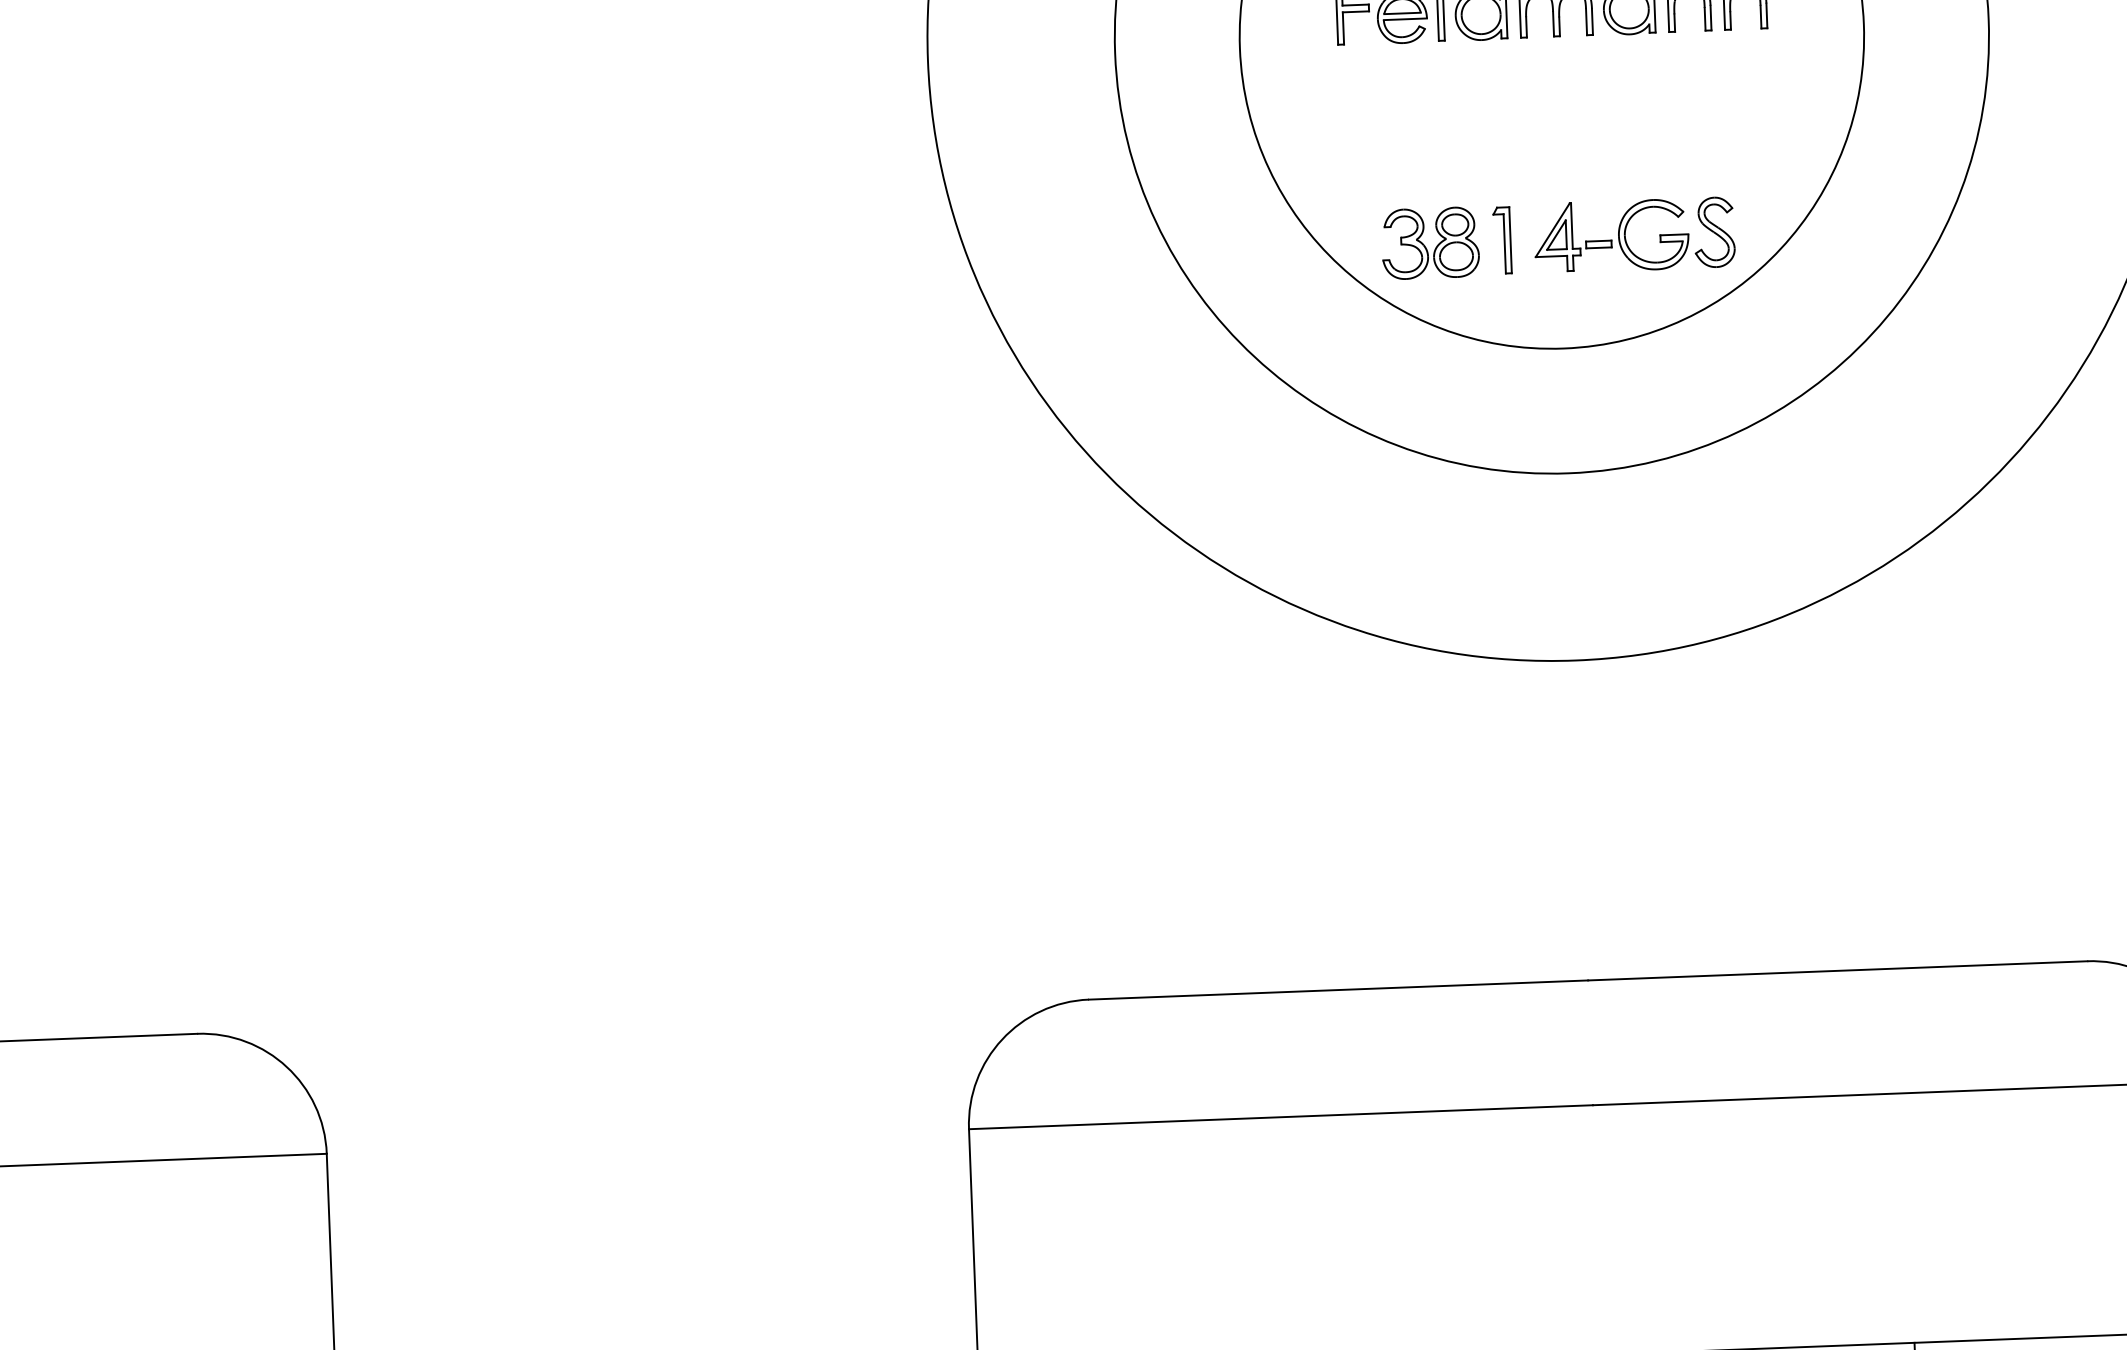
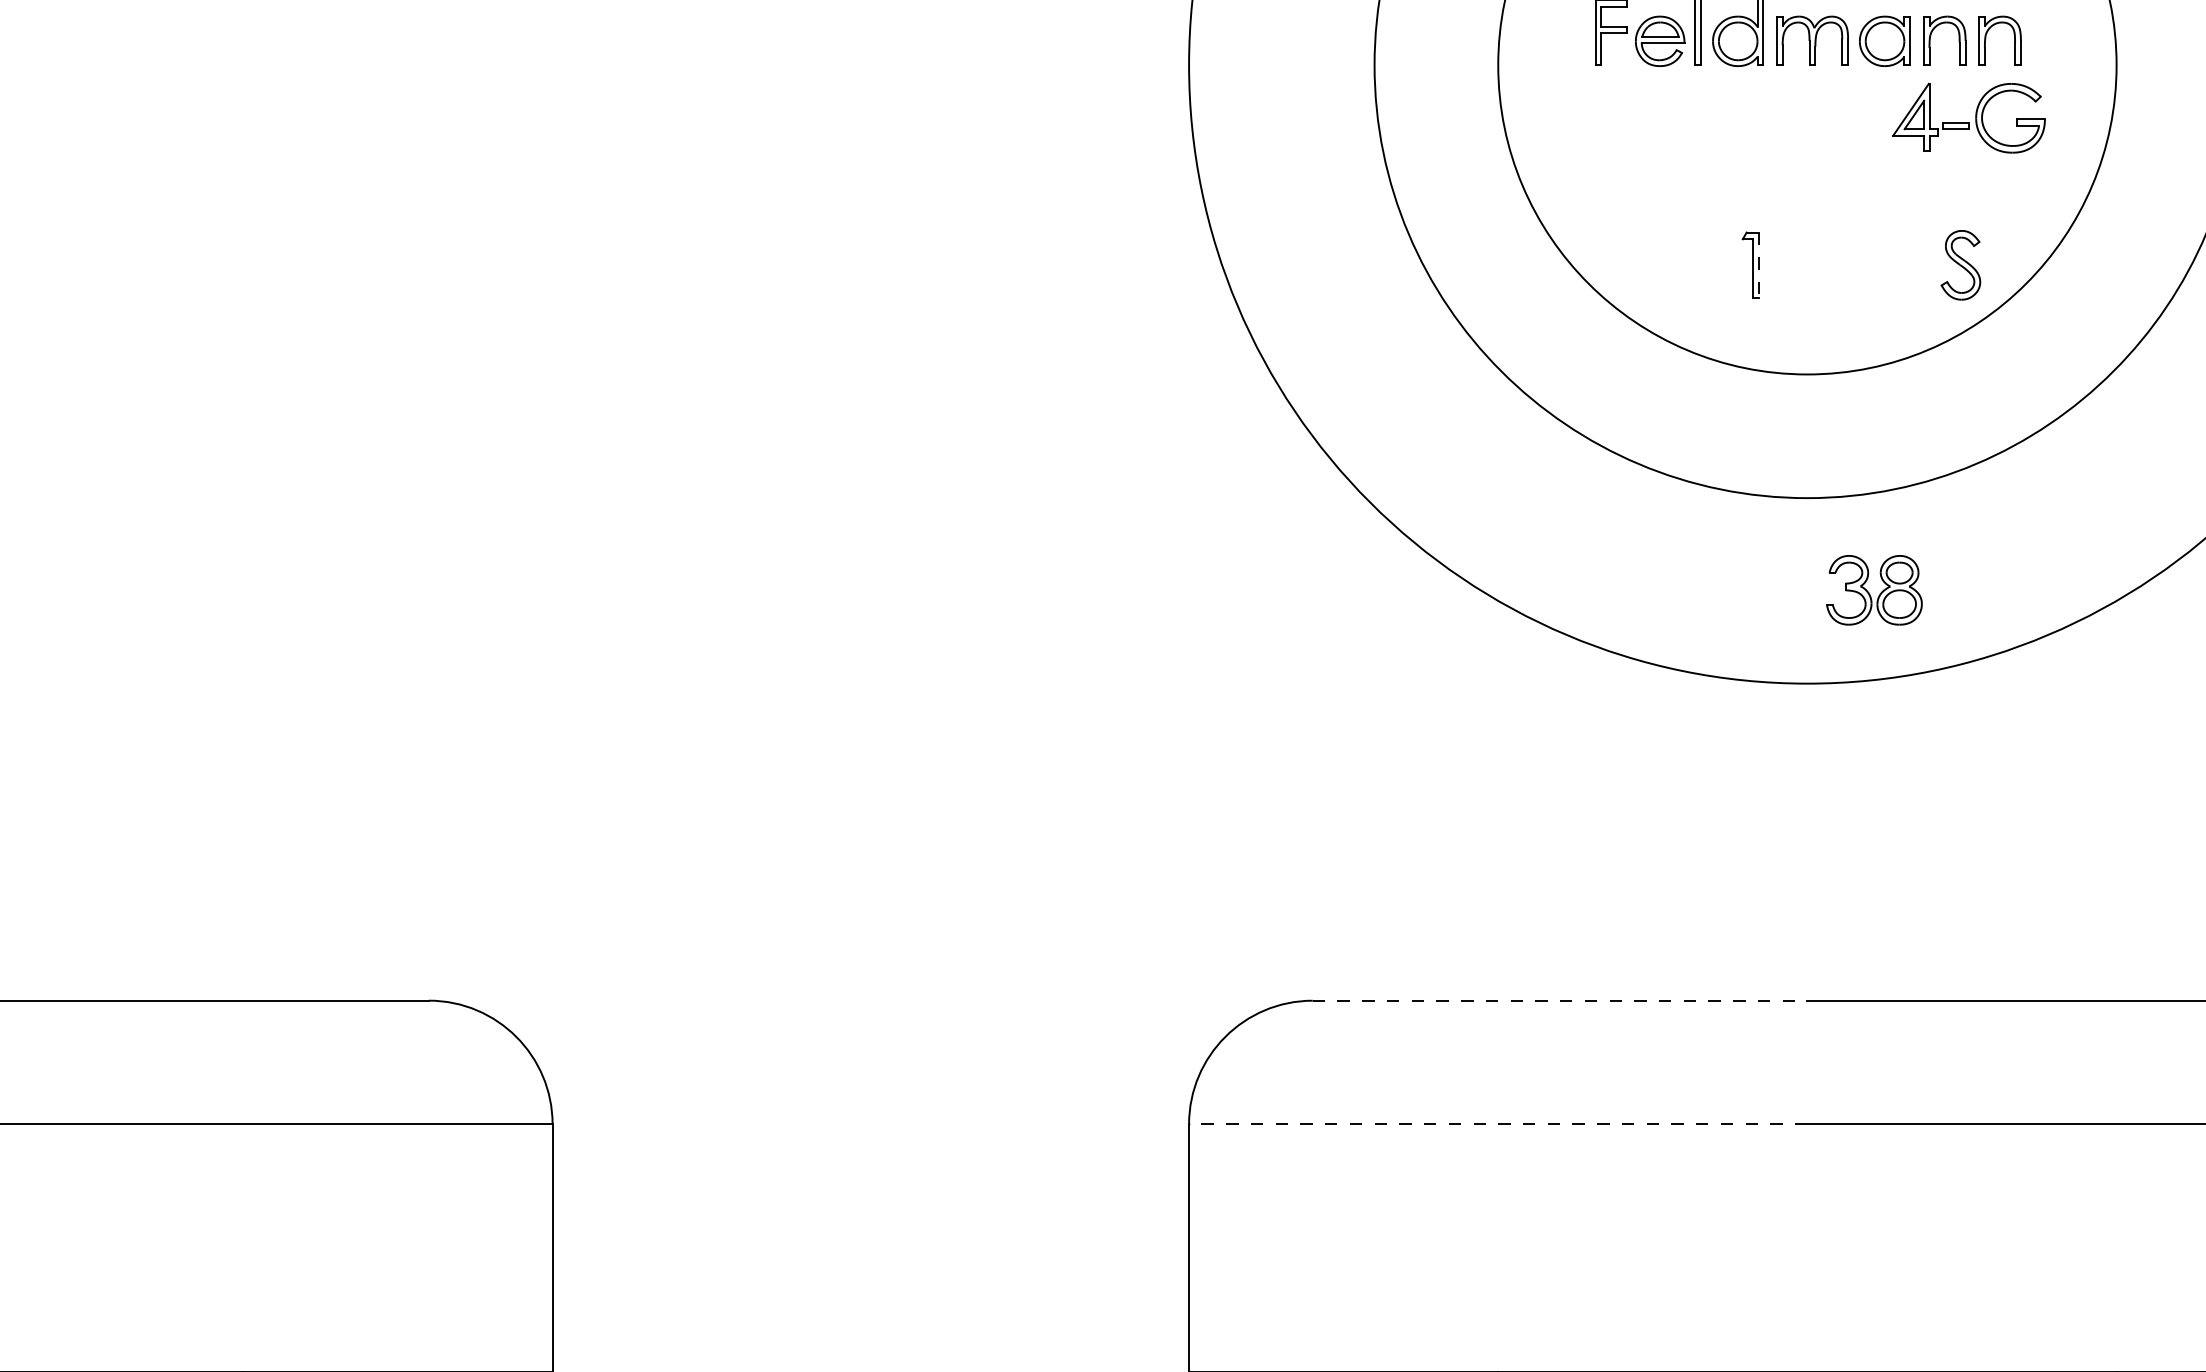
part: (1611, 235) -> (1968, 117), moved
line: (1510, 240) -> (1758, 265), solid -> dashed
part: (1430, 243) -> (1874, 590), moved
line: (1339, 989) -> (1560, 1000), solid -> dashed
line: (1280, 1117) -> (1497, 1124), solid -> dashed

